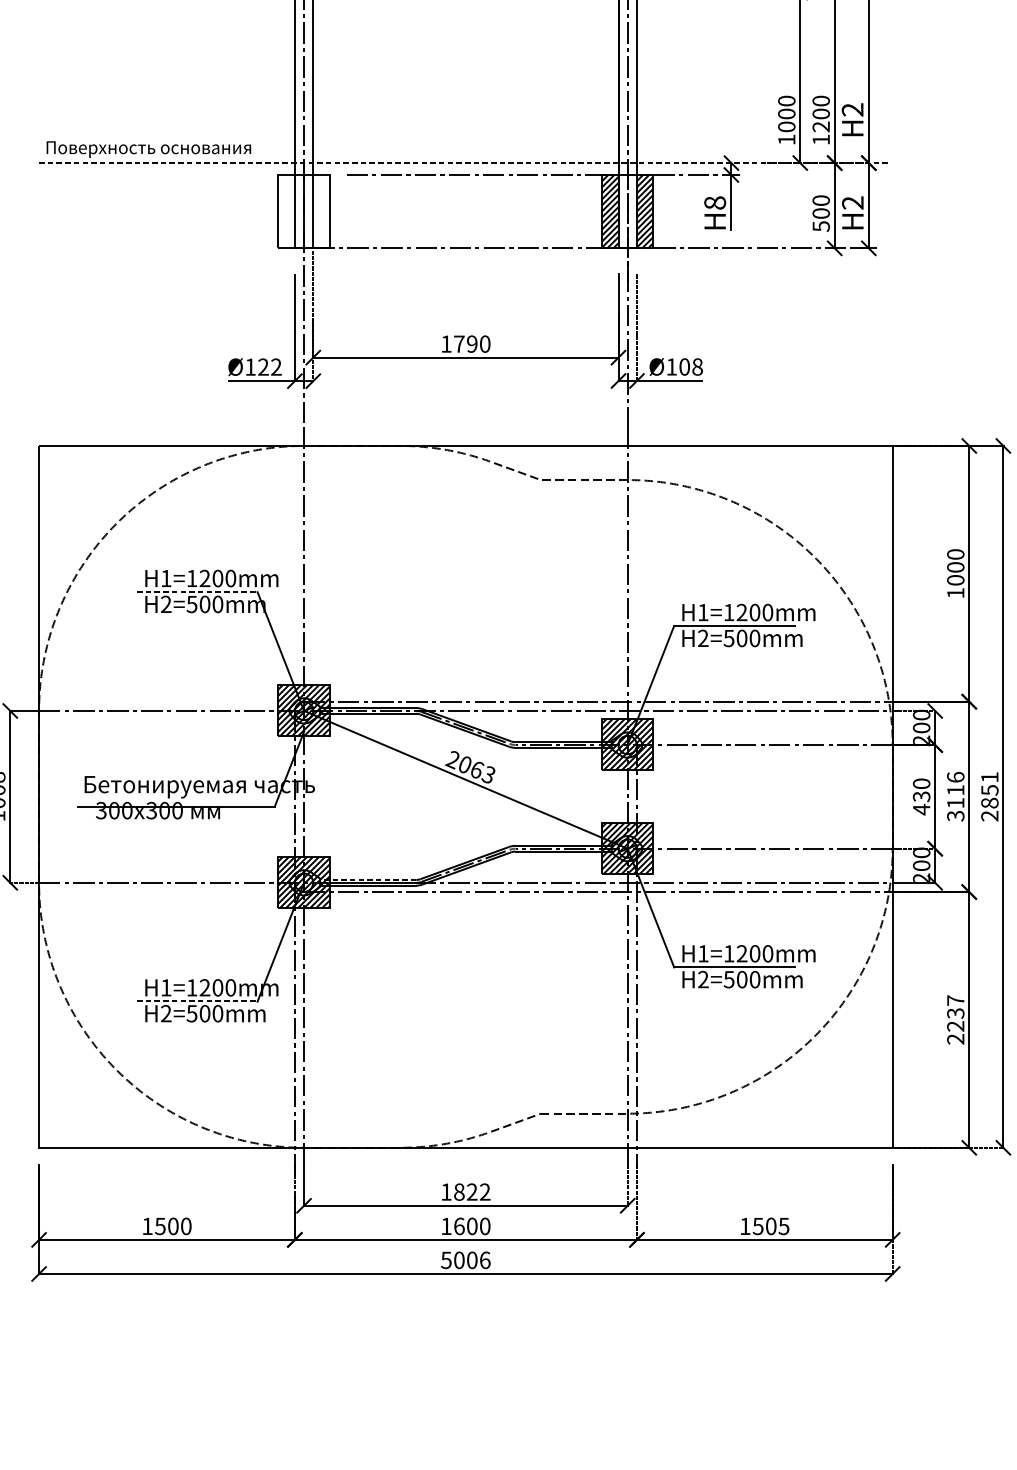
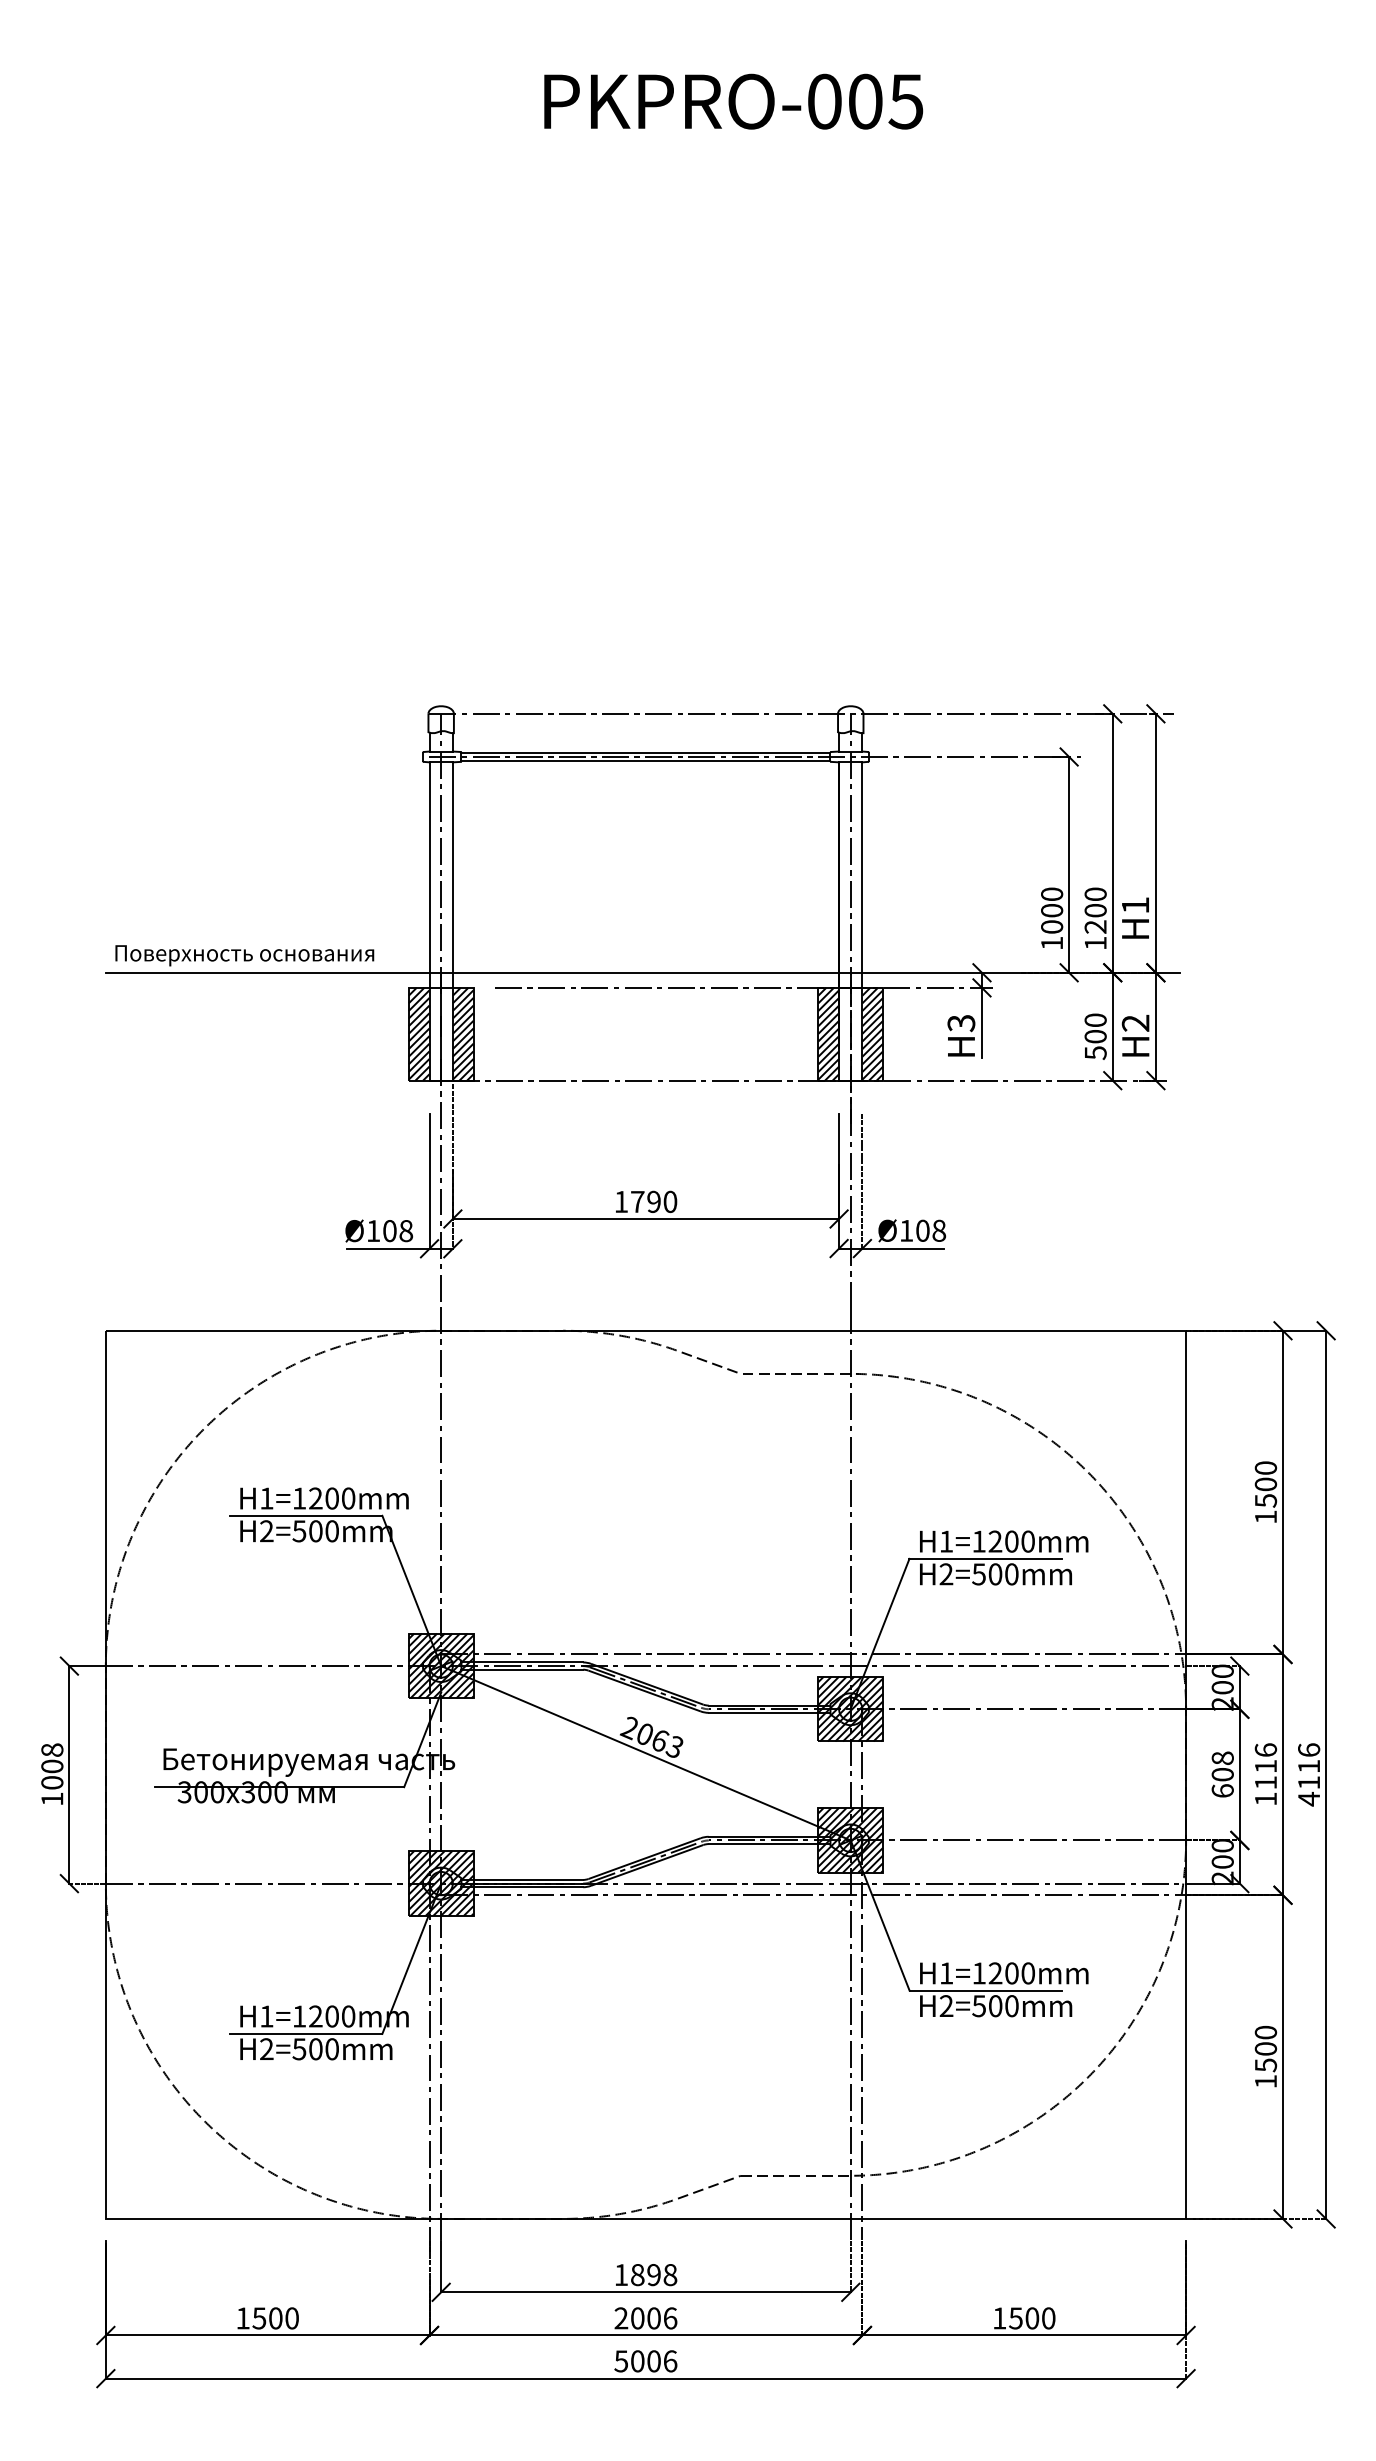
text: (851, 109) -> (1134, 905), H2 -> H1
line: (463, 162) -> (643, 972), dashed -> solid
text: (715, 203) -> (961, 1023), H8 -> H3
hatch: (286, 211) -> (418, 1033), added
hatch: (320, 211) -> (462, 1033), added
text: (270, 367) -> (398, 1231), Ø122 -> Ø108
text: (955, 580) -> (1265, 1500), 1000 -> 1500
line: (197, 591) -> (306, 1515), dashed -> solid
text: (921, 796) -> (1222, 1774), 430 -> 608
text: (990, 796) -> (1309, 1774), 2851 -> 4116
text: (955, 816) -> (1265, 1799), 3116 -> 1116
line: (368, 879) -> (522, 1879), dashed -> solid
line: (197, 1001) -> (306, 2033), dashed -> solid
text: (955, 1019) -> (1265, 2056), 2237 -> 1500
text: (478, 1192) -> (662, 2275), 1822 -> 1898
text: (465, 1226) -> (645, 2318), 1600 -> 2006
text: (783, 1226) -> (1048, 2318), 1505 -> 1500

